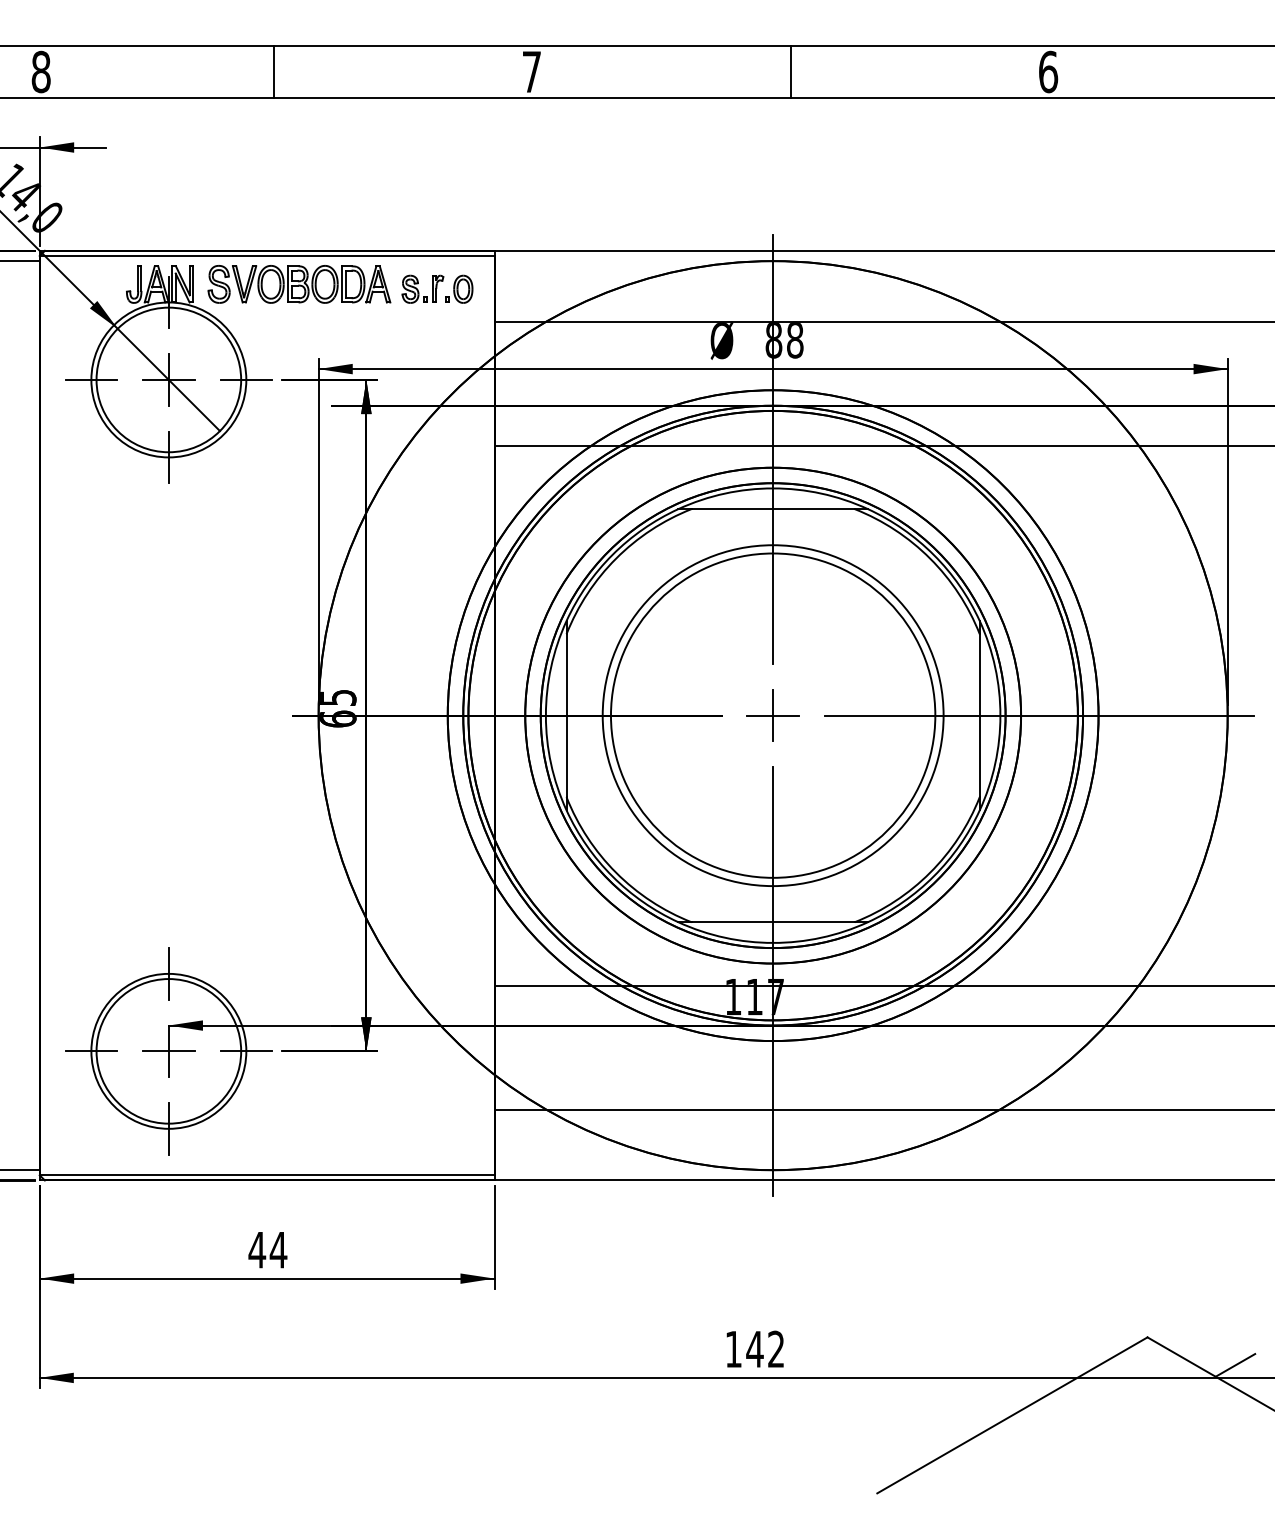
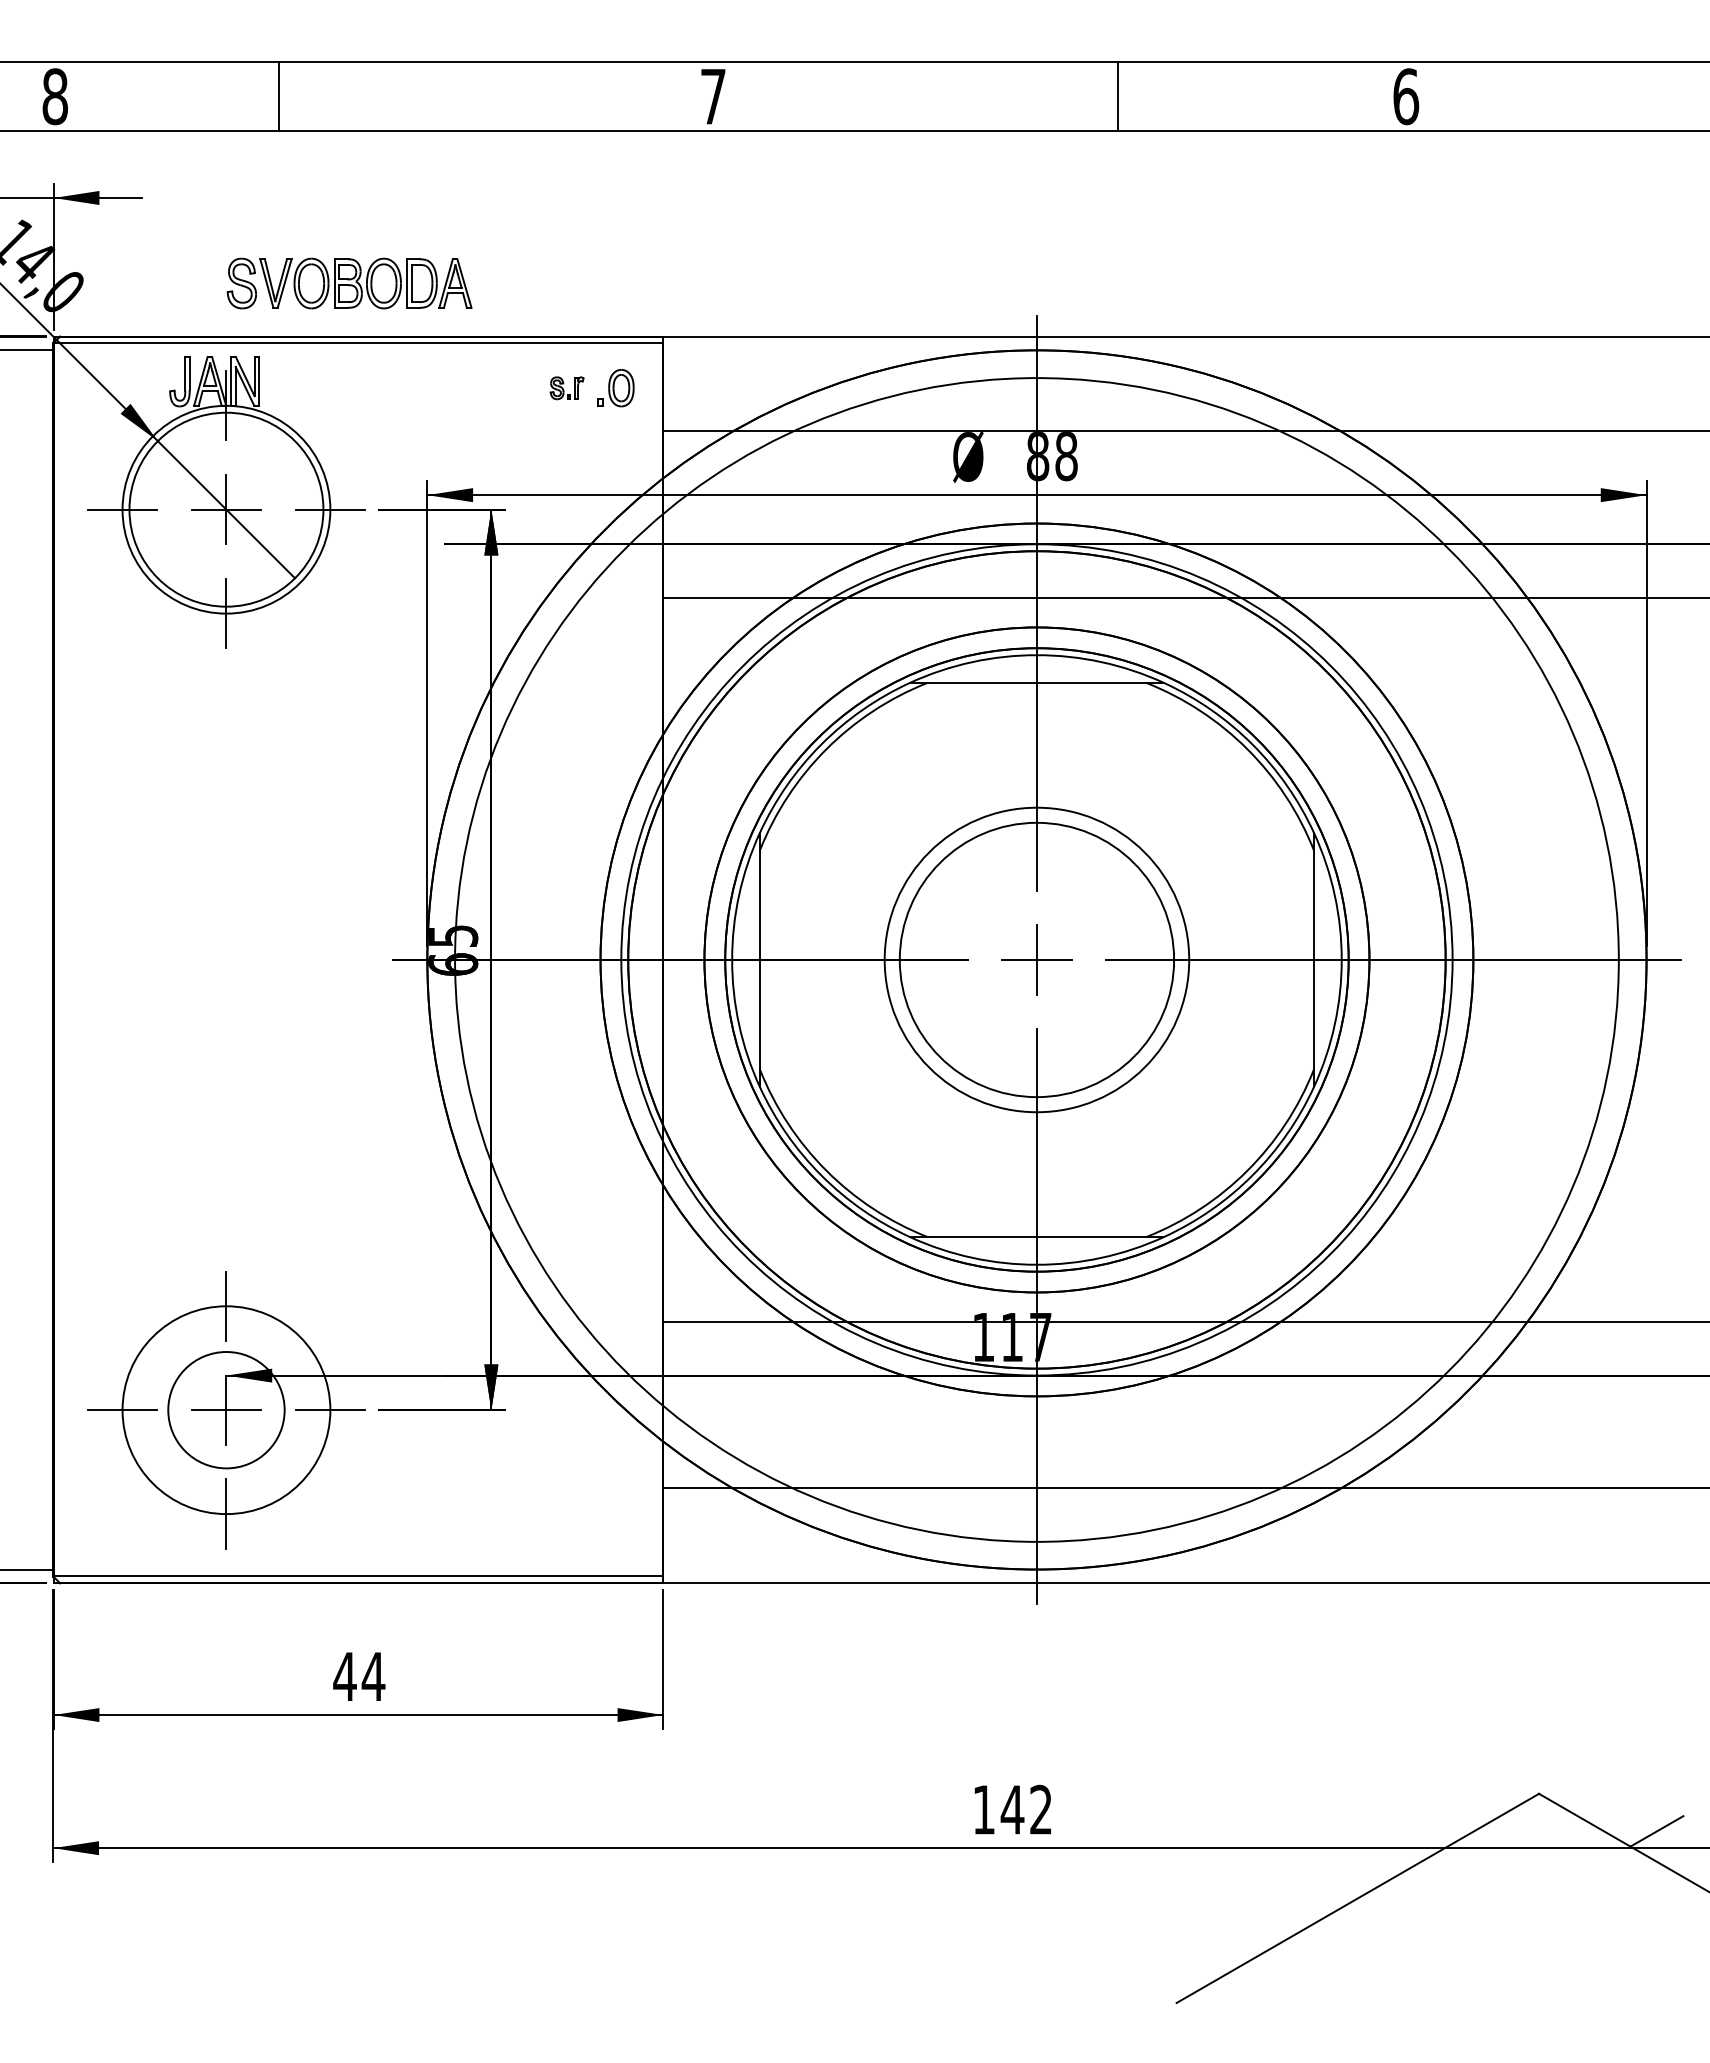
line: (274, 71) -> (278, 96), moved
line: (790, 71) -> (1118, 96), moved
part: (299, 284) -> (349, 283), moved
part: (422, 289) -> (566, 388), size x0.6
circle: (772, 715) -> (1036, 959), size x0.6
circle: (772, 715) -> (1036, 959), size x0.7
circle: (772, 715) -> (1036, 959), size x1.4
circle: (168, 1051) -> (226, 1410), size x0.6

